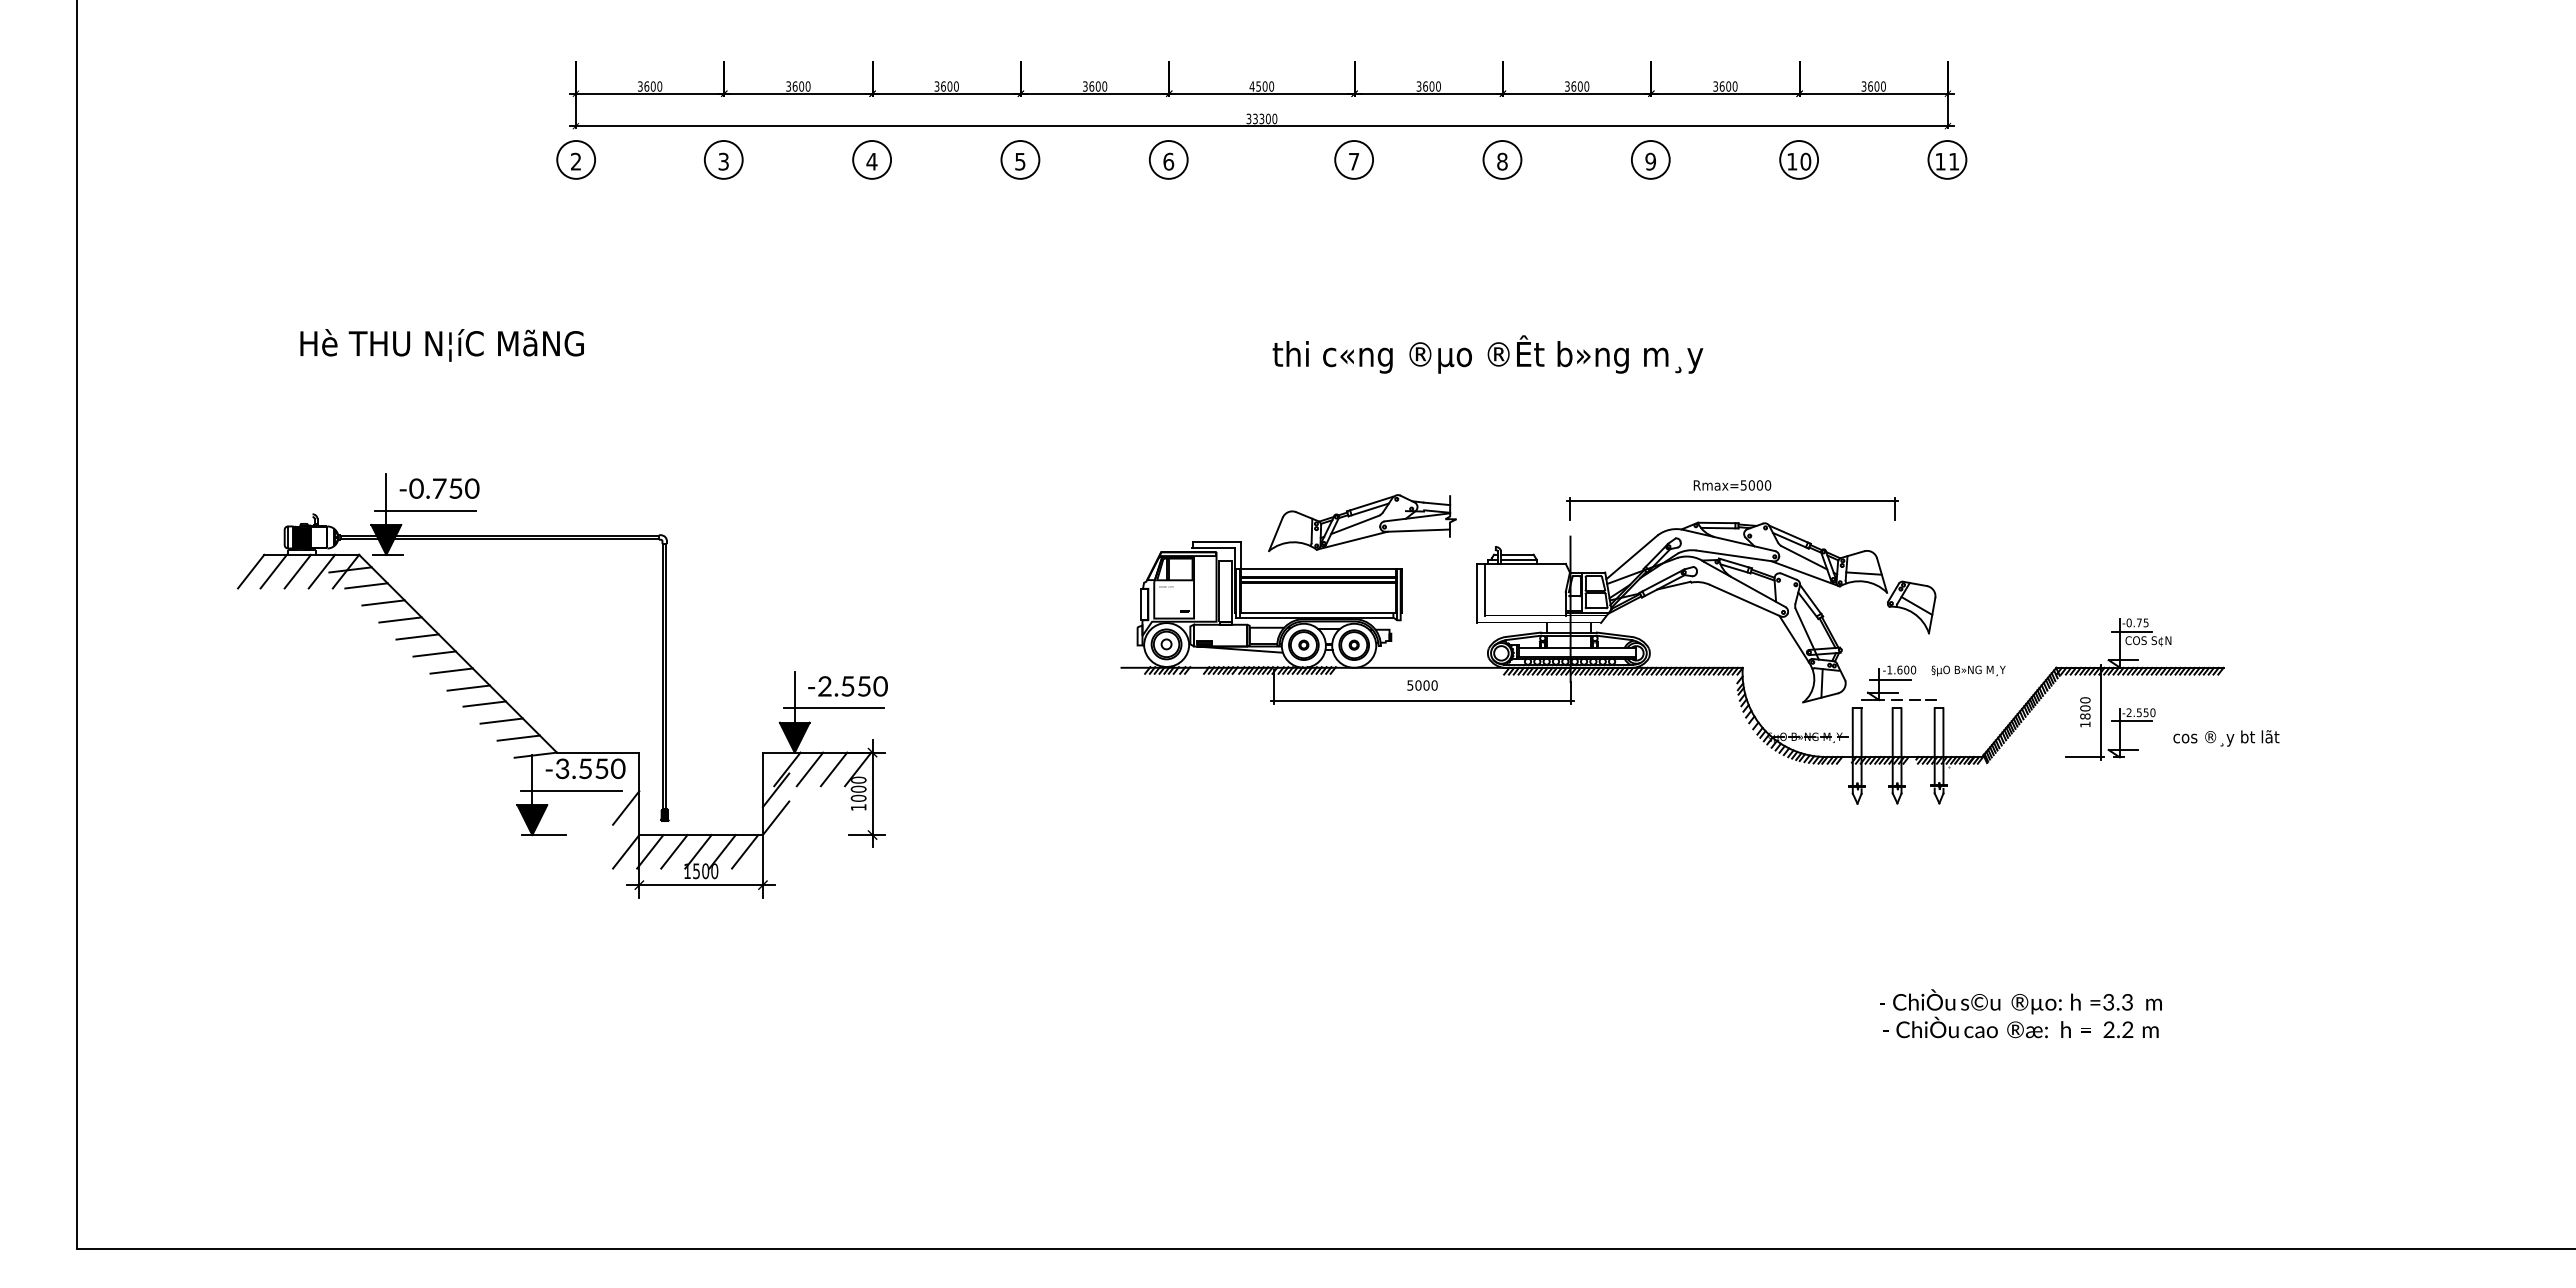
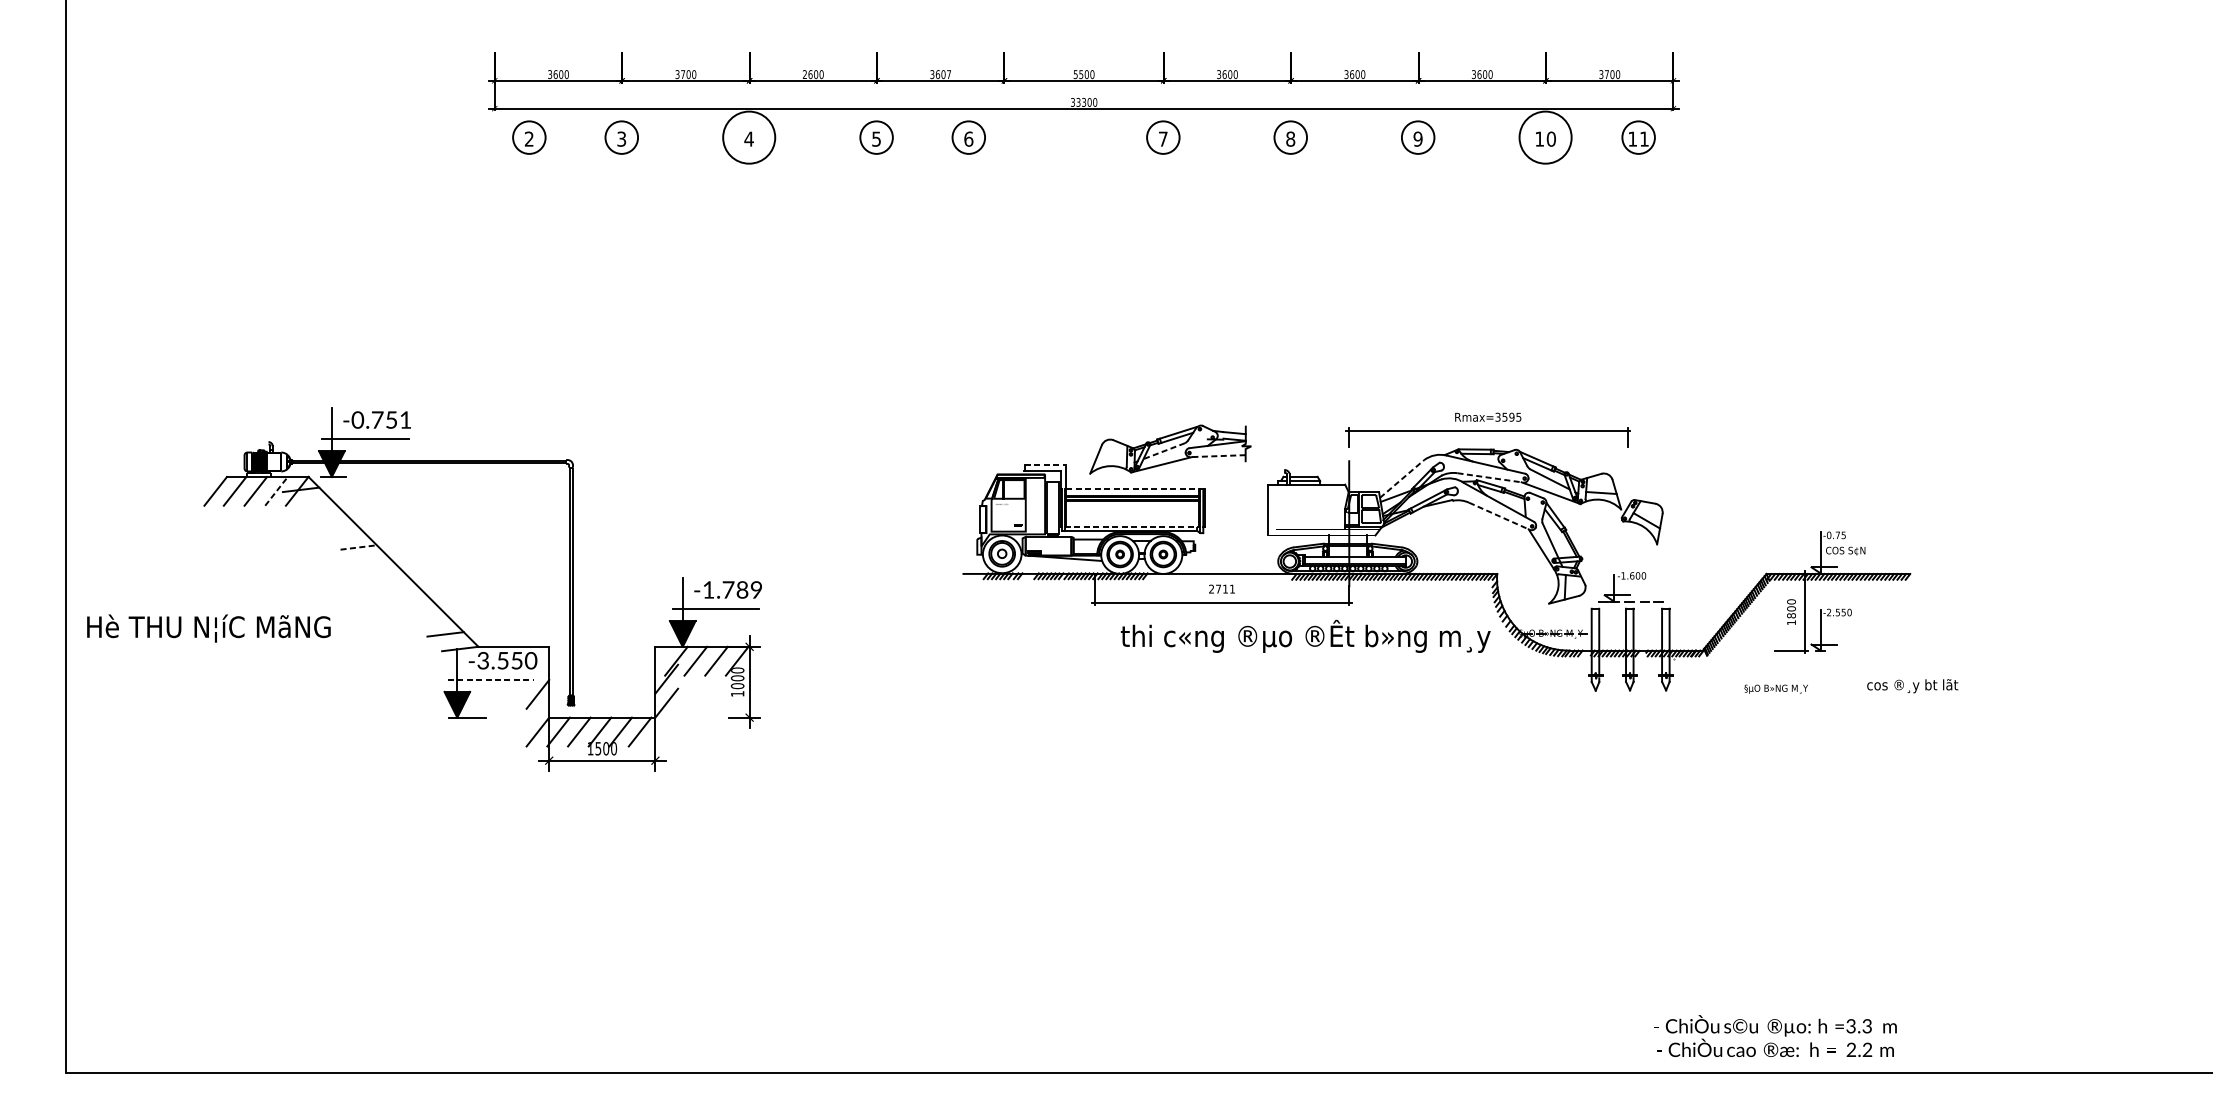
text: (794, 86) -> (682, 74), 3600 -> 3700
text: (936, 86) -> (804, 74), 3600 -> 2600
text: (1104, 86) -> (948, 74), 3600 -> 3607
text: (1251, 86) -> (1075, 74), 4500 -> 5500
text: (1870, 86) -> (1606, 74), 3600 -> 3700
part: (575, 159) -> (528, 137), moved
circle: (872, 159) -> (749, 137), size x1.6
part: (1168, 159) -> (968, 137), moved
circle: (1799, 159) -> (1545, 137), size x1.6
part: (1947, 159) -> (1638, 137), moved
text: (441, 345) -> (208, 628), moved
text: (1487, 354) -> (1305, 636), moved
text: (1756, 485) -> (1508, 417), Rmax=5000 -> Rmax=3595
text: (472, 488) -> (405, 419), -0.750 -> -0.751
line: (1355, 524) -> (1164, 450), solid -> dashed
line: (1417, 530) -> (1217, 455), solid -> dashed
line: (1216, 541) -> (1045, 465), solid -> dashed
line: (1734, 556) -> (1490, 478), solid -> dashed
line: (1631, 557) -> (1401, 479), solid -> dashed
line: (1318, 568) -> (1132, 488), solid -> dashed
line: (322, 571) -> (277, 491), solid -> dashed
line: (366, 585) -> (314, 503), removed
line: (1484, 589) -> (1275, 506), removed
line: (1745, 600) -> (1499, 516), solid -> dashed
line: (383, 602) -> (329, 517), removed
line: (1318, 613) -> (1132, 527), solid -> dashed
line: (400, 619) -> (344, 532), removed
line: (2131, 631) -> (1831, 542), removed
line: (418, 636) -> (359, 547), solid -> dashed
line: (434, 653) -> (373, 561), removed
line: (451, 670) -> (387, 576), removed
text: (1968, 670) -> (1776, 688), moved
line: (1890, 680) -> (1624, 584), removed
text: (1422, 685) -> (1222, 589), 5000 -> 2711
text: (852, 686) -> (732, 590), -2.550 -> -1.789
line: (468, 687) -> (402, 590), removed
line: (484, 703) -> (416, 604), removed
line: (501, 720) -> (430, 619), removed
line: (2131, 721) -> (1831, 620), removed
text: (2226, 738) -> (1912, 686), moved
line: (571, 790) -> (490, 679), solid -> dashed
text: (2020, 1013) -> (1775, 1035), moved

